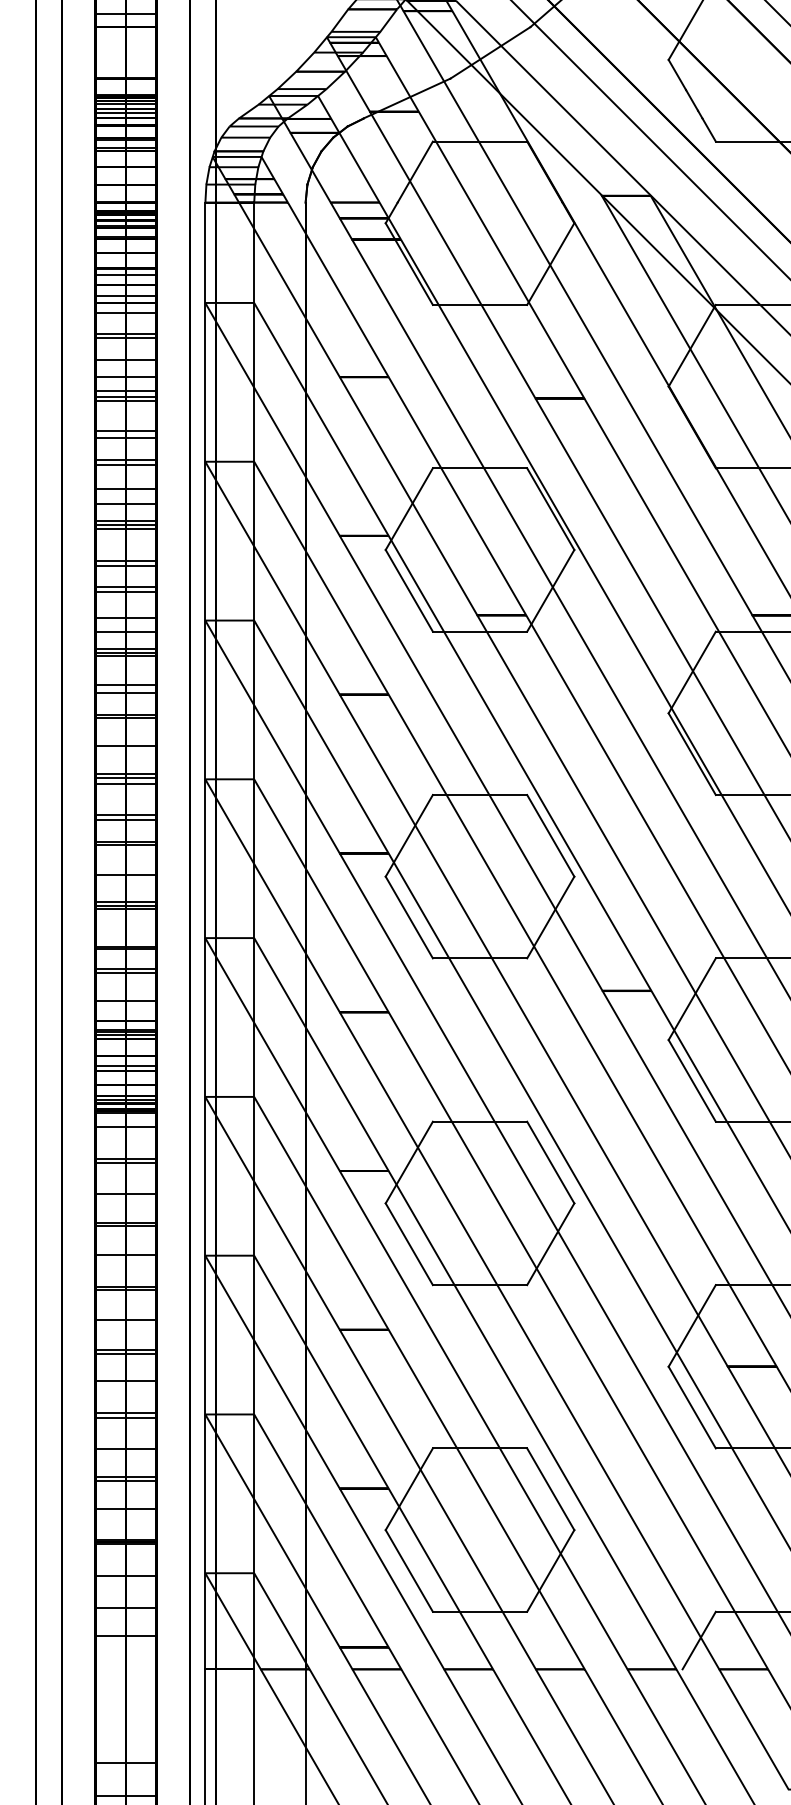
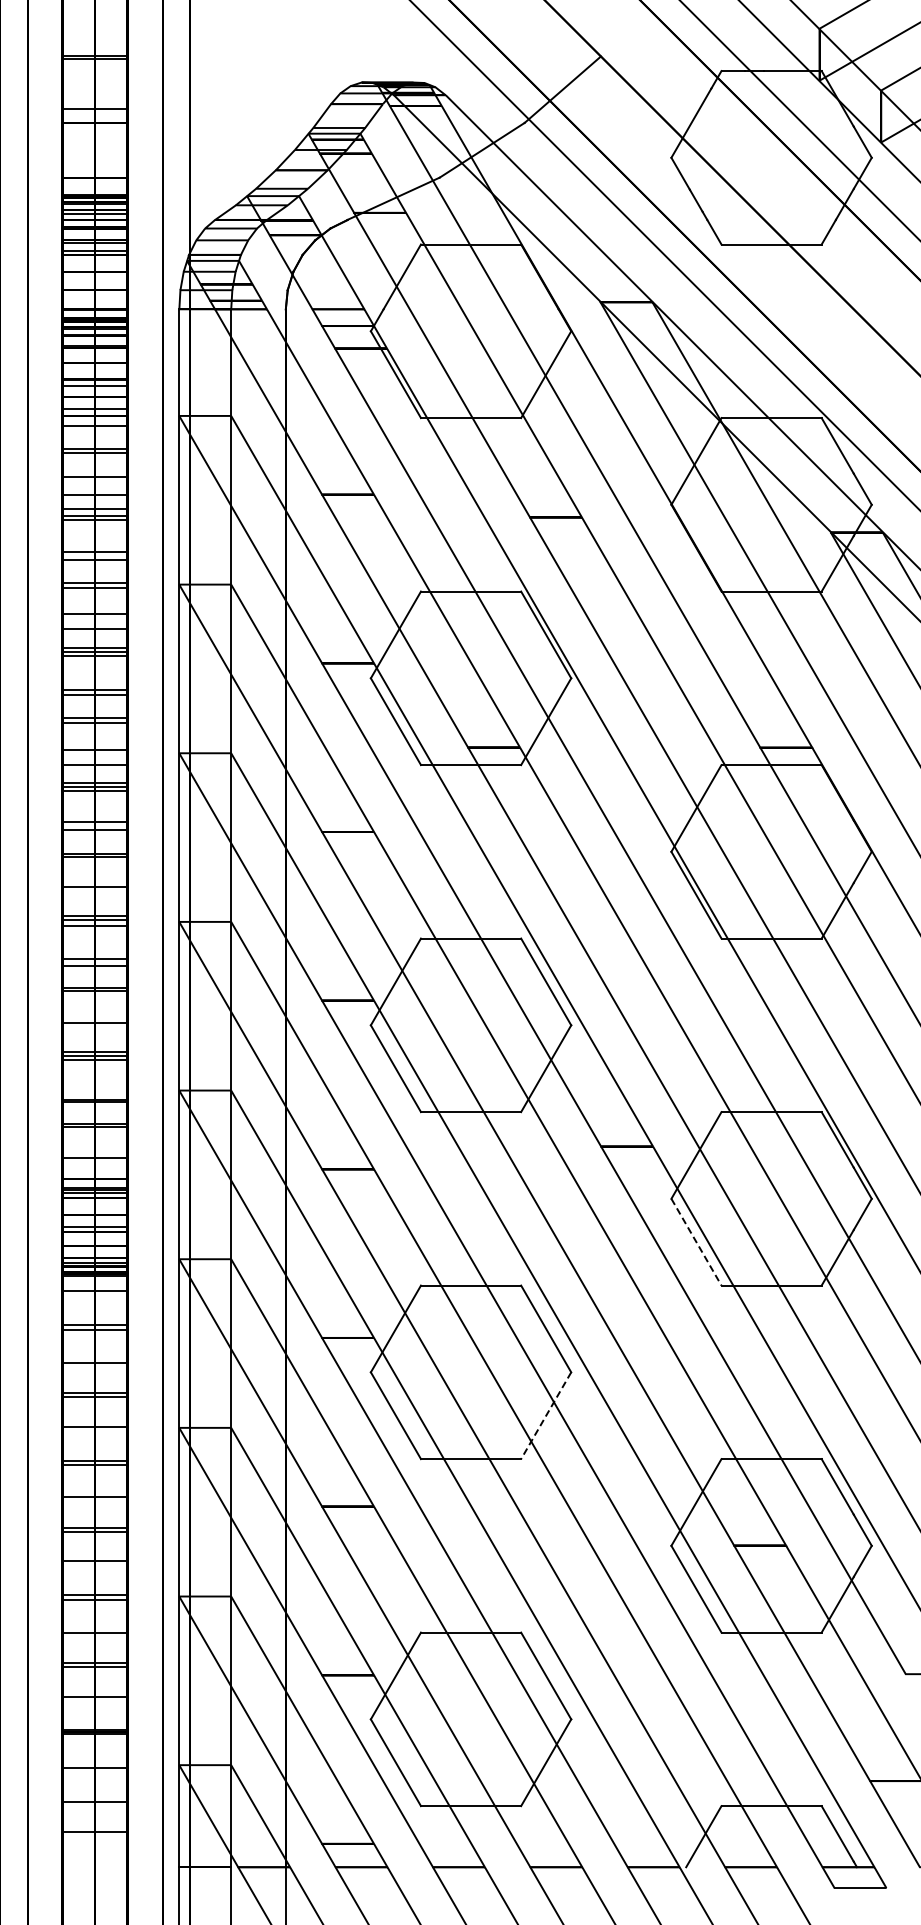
line: (692, 1081) -> (696, 1242), solid -> dashed
line: (550, 1244) -> (545, 1416), solid -> dashed

